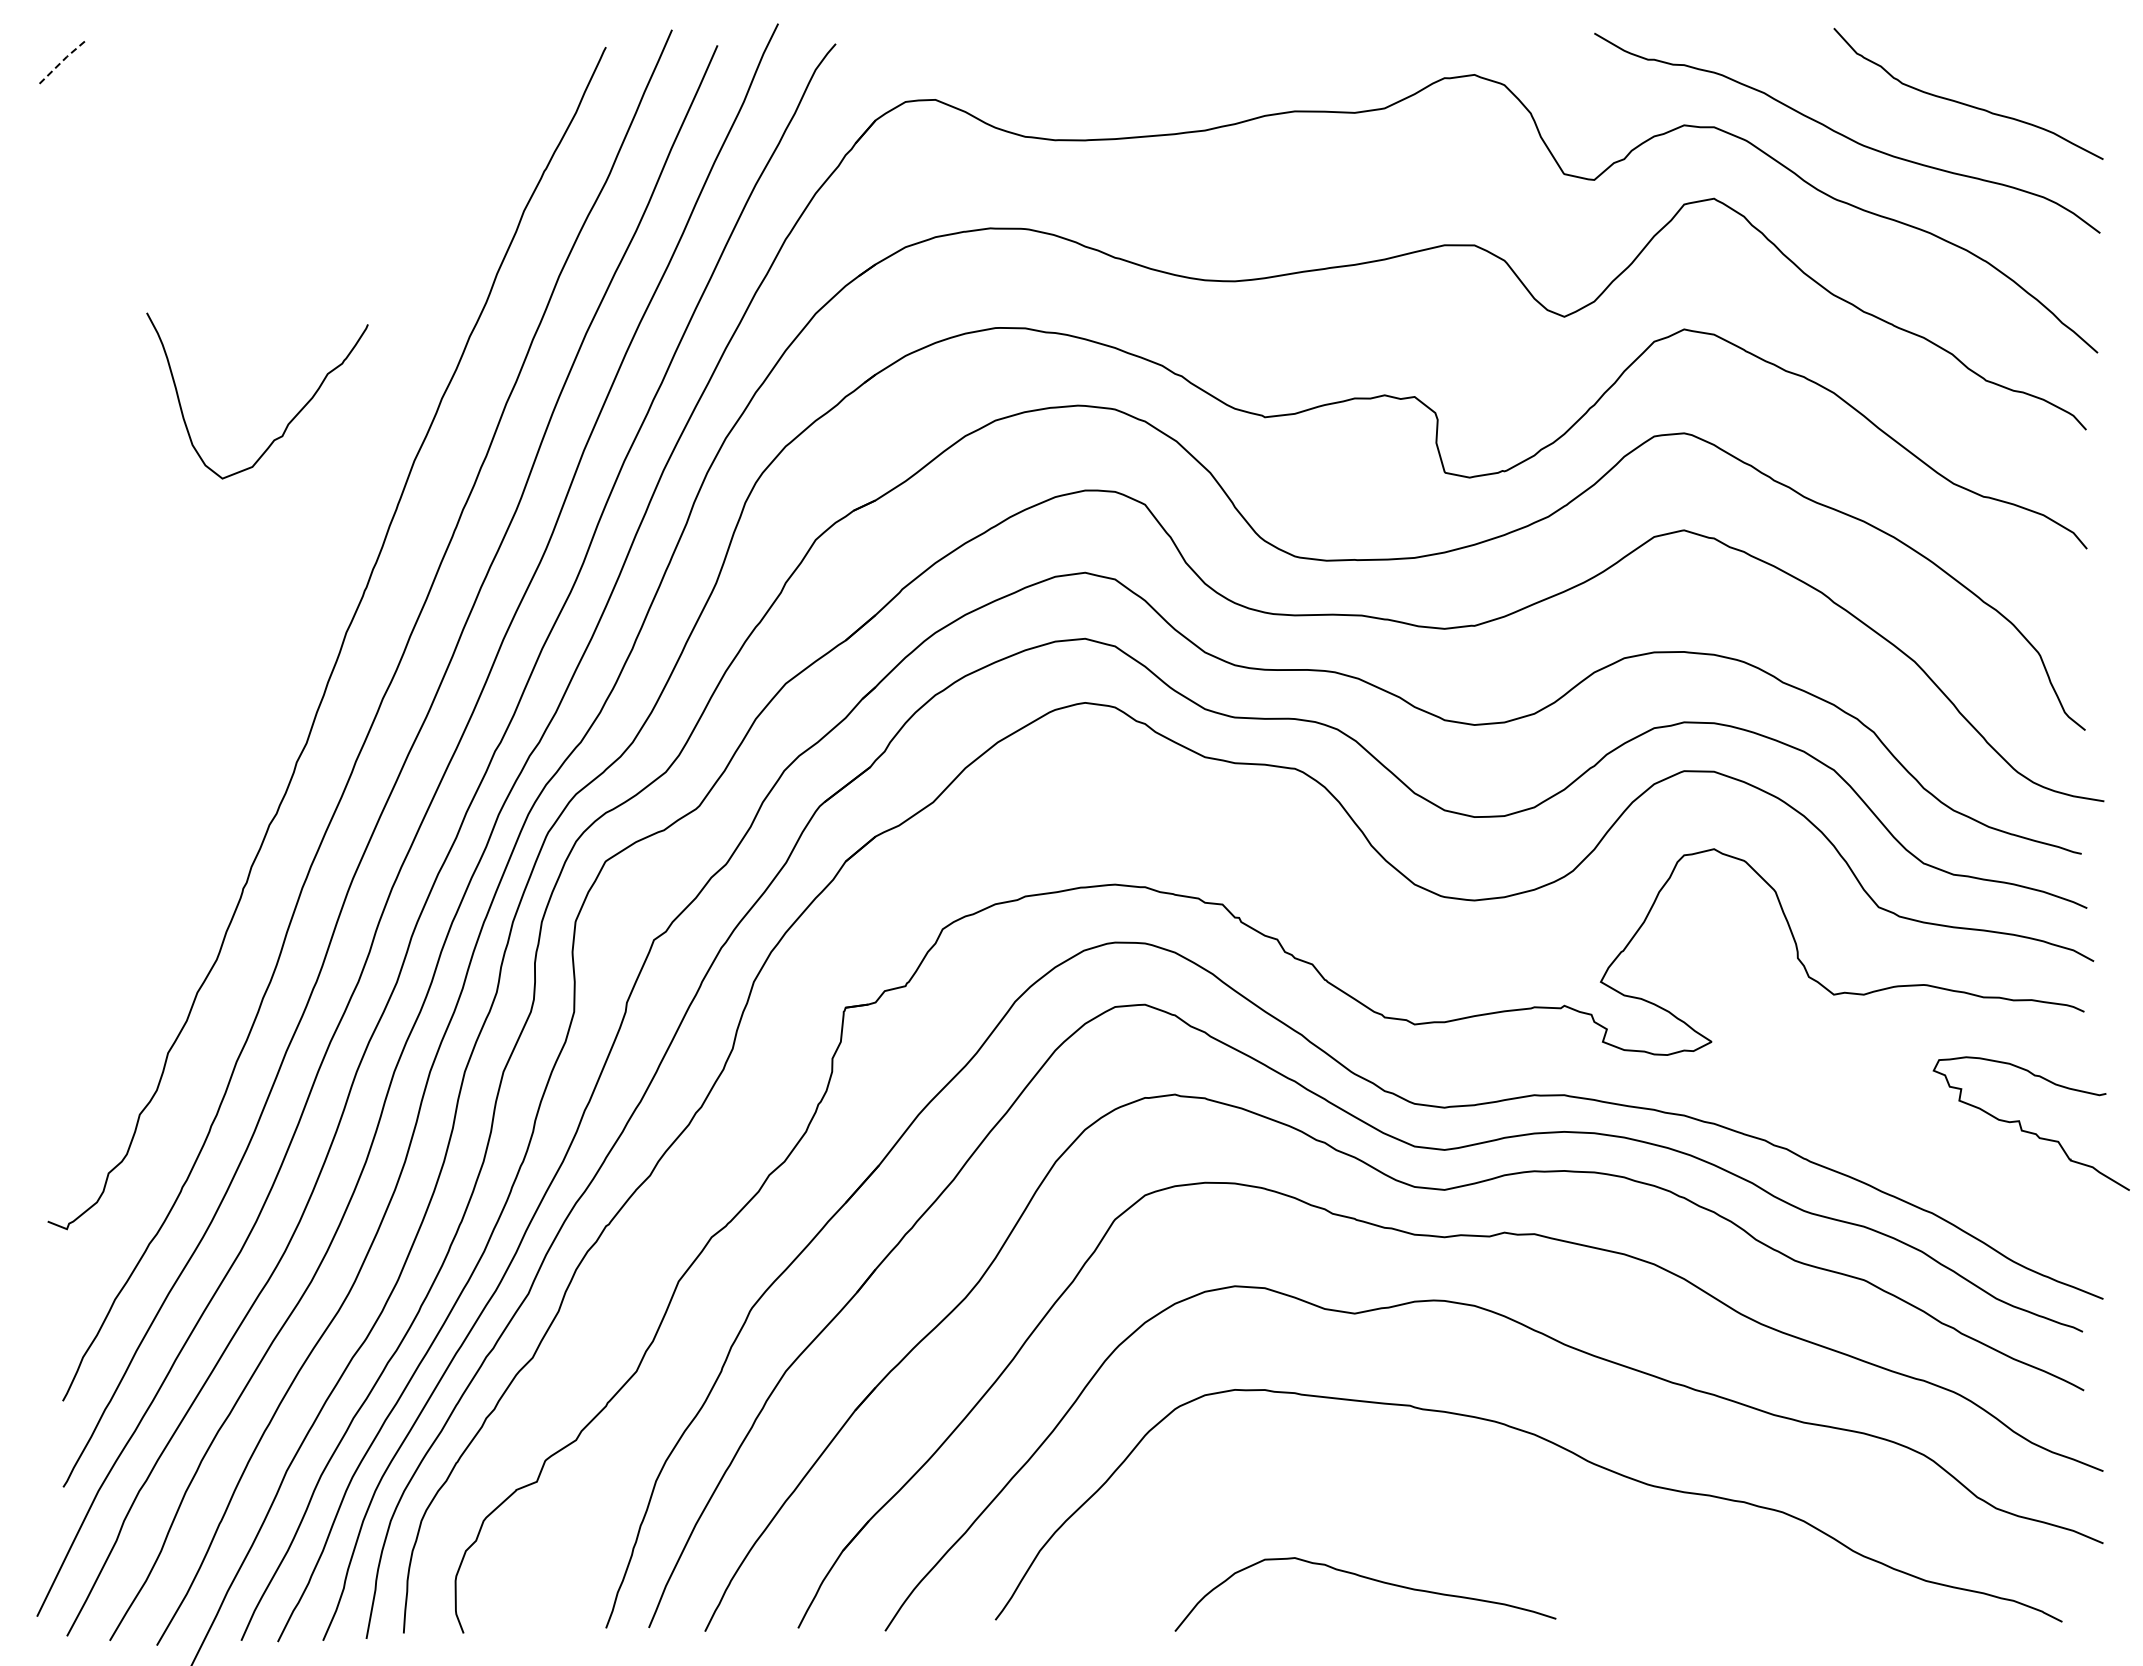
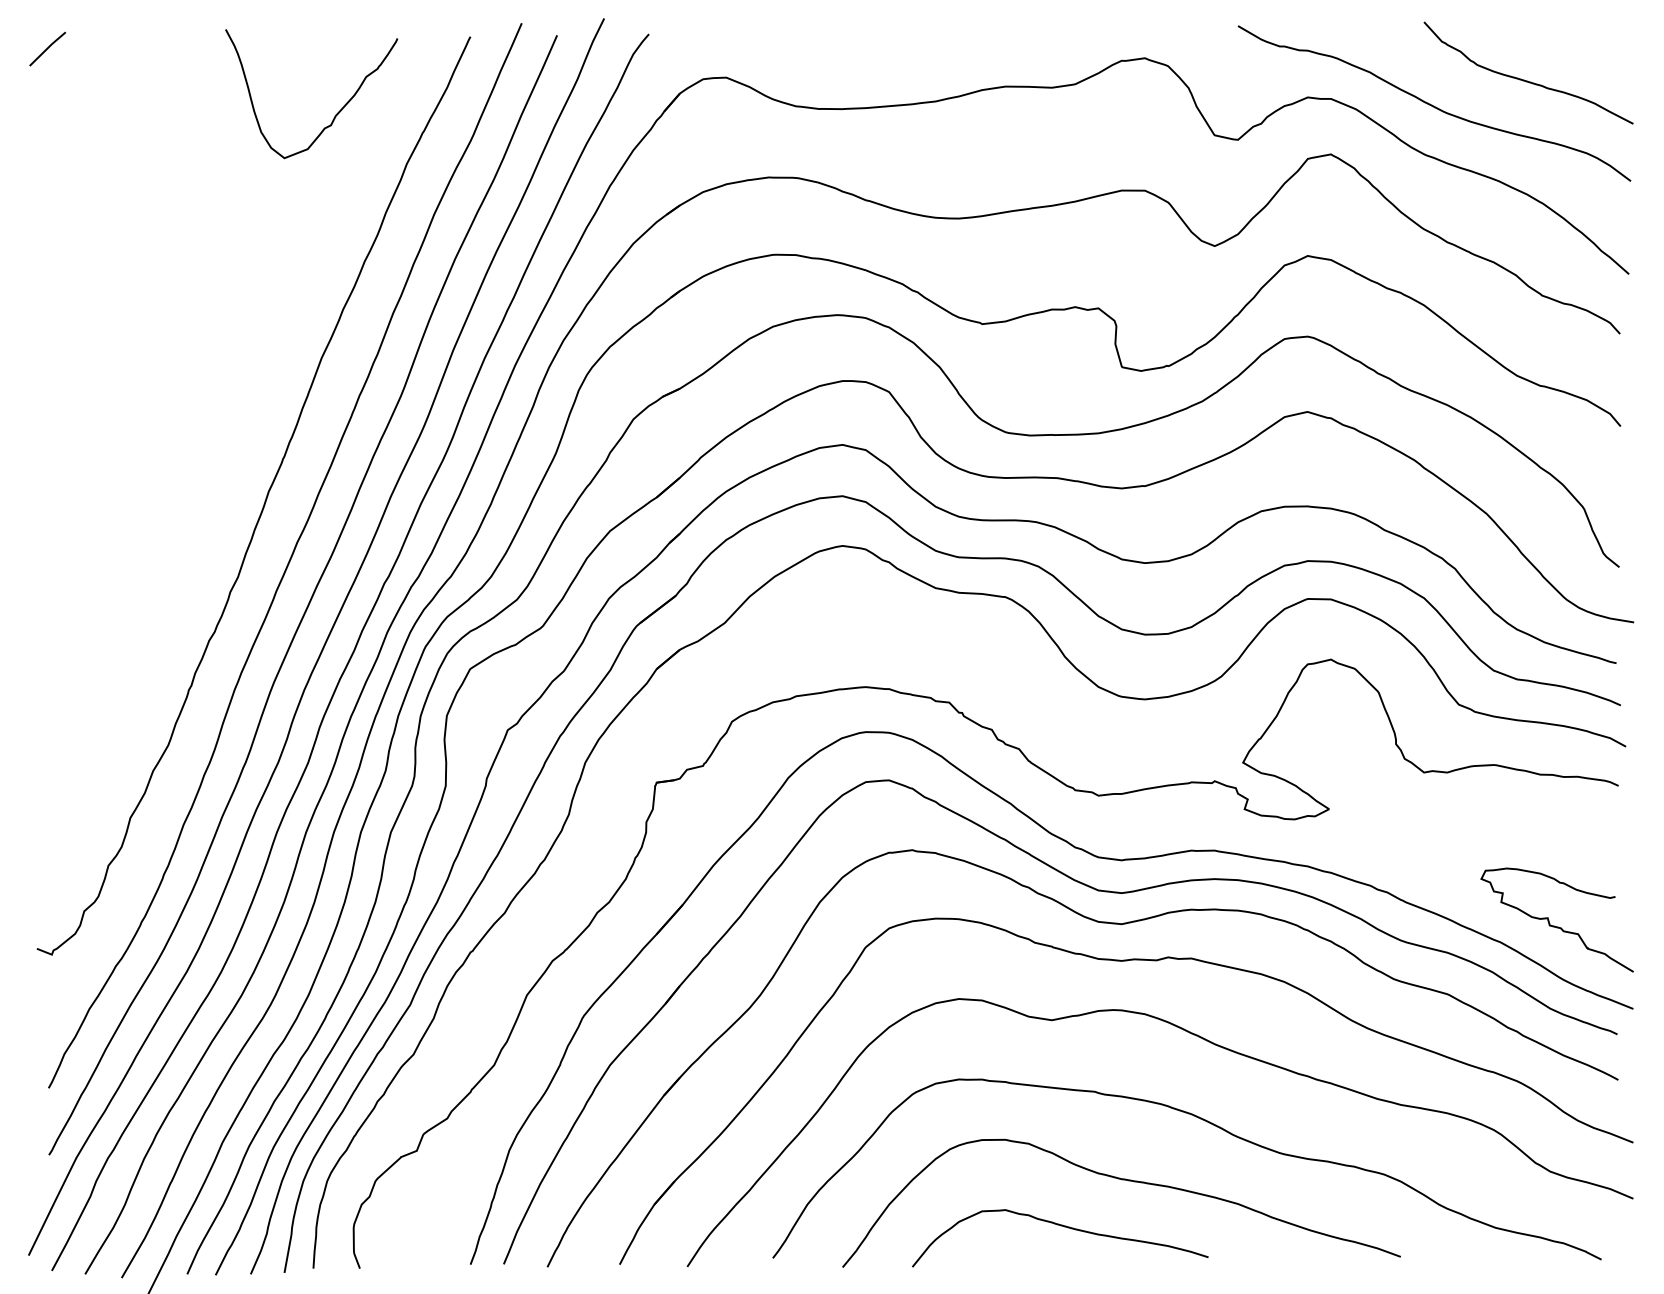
line: (61, 62) -> (47, 48), dashed -> solid
curve: (287, 423) -> (334, 115), moved
curve: (2030, 1131) -> (1556, 926), moved
curve: (1451, 1520) -> (1127, 1180), added

